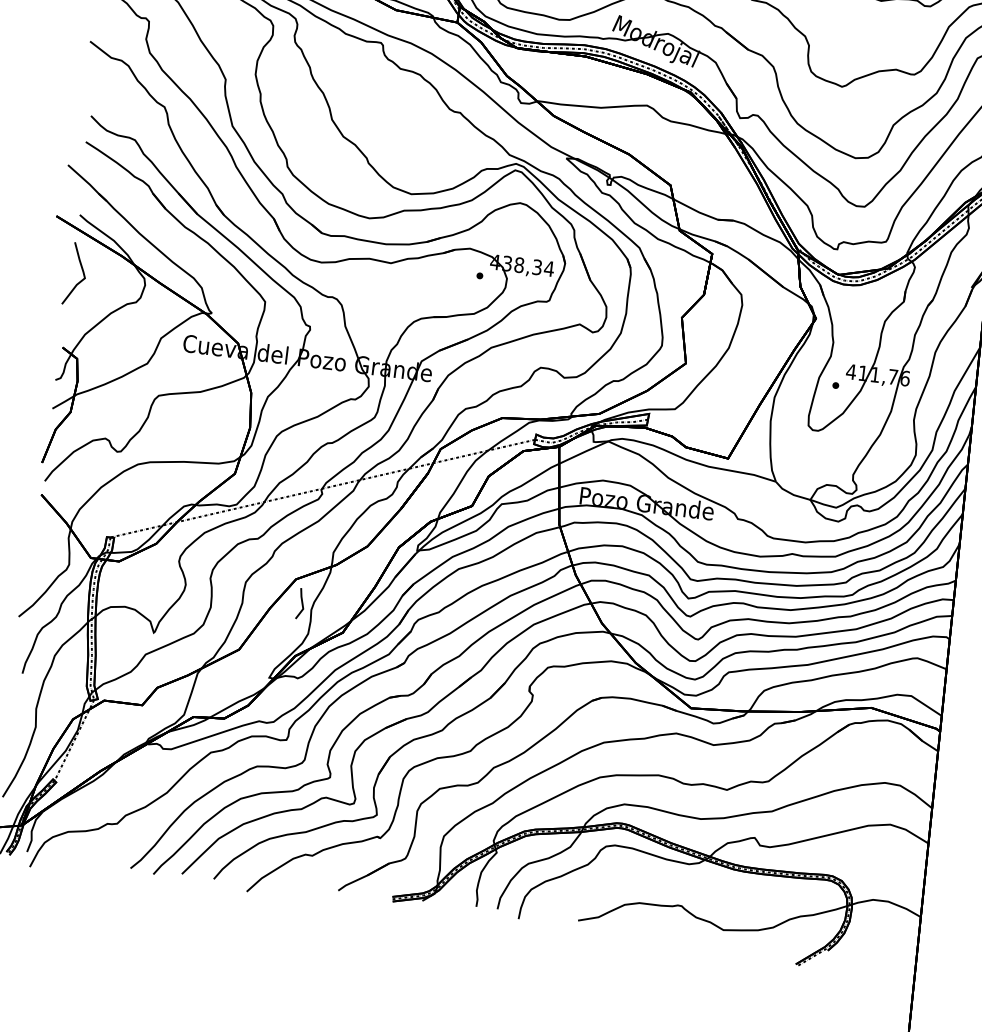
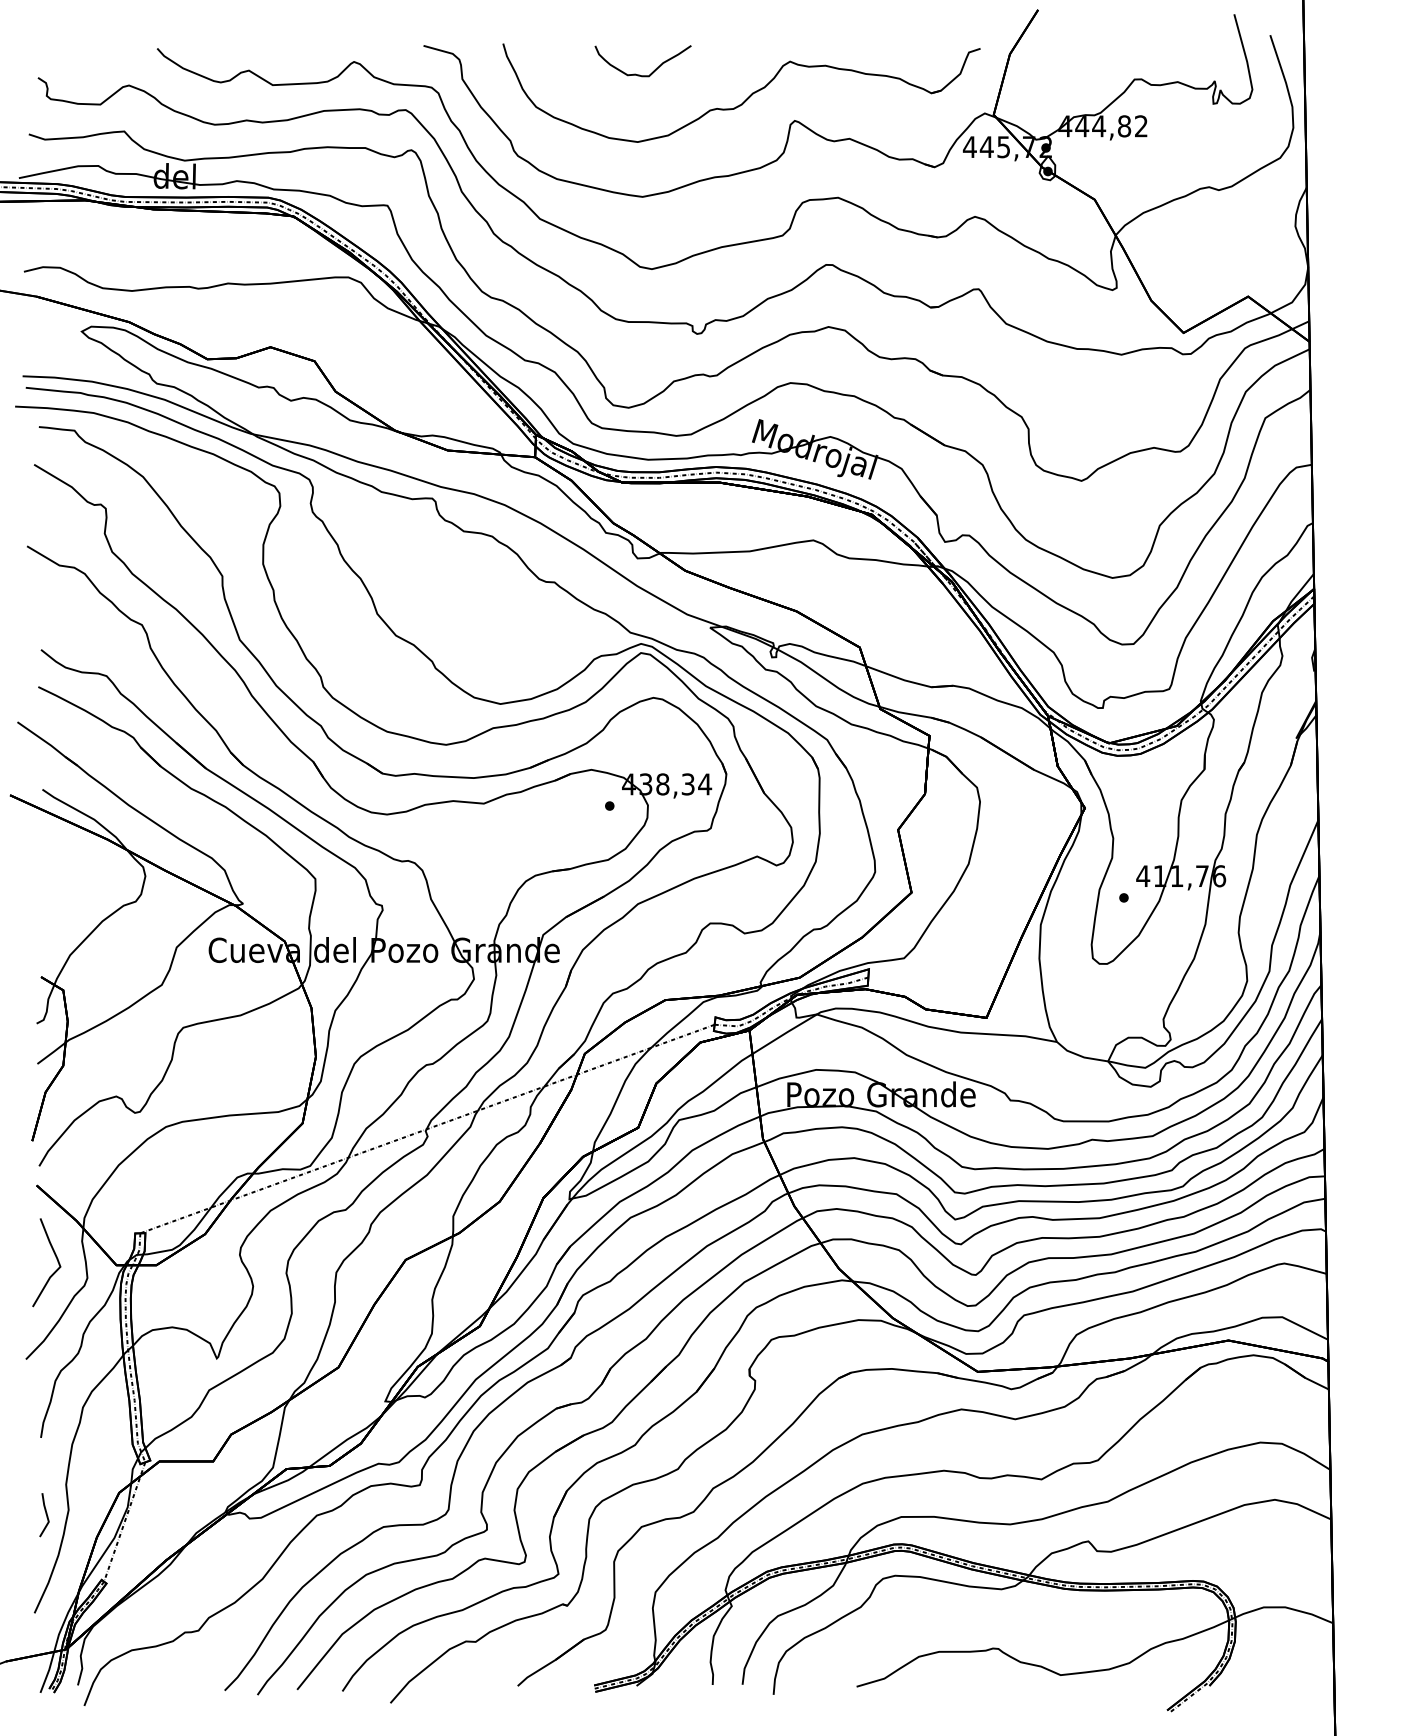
curve: (82, 271) -> (55, 1257), moved
line: (301, 603) -> (45, 1514), moved

